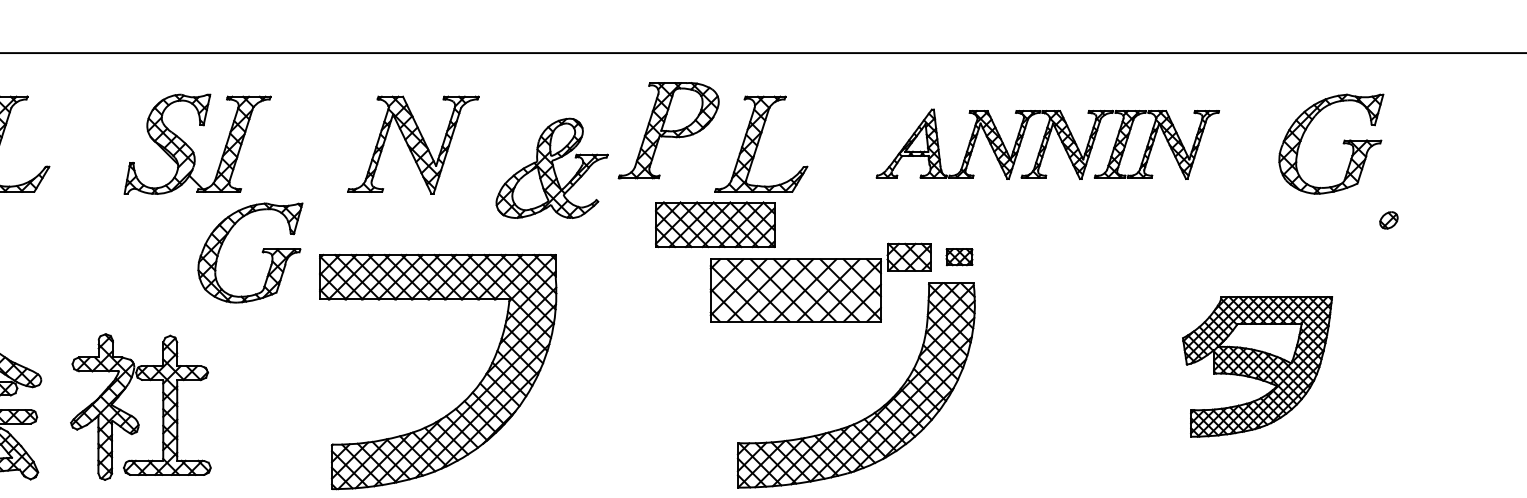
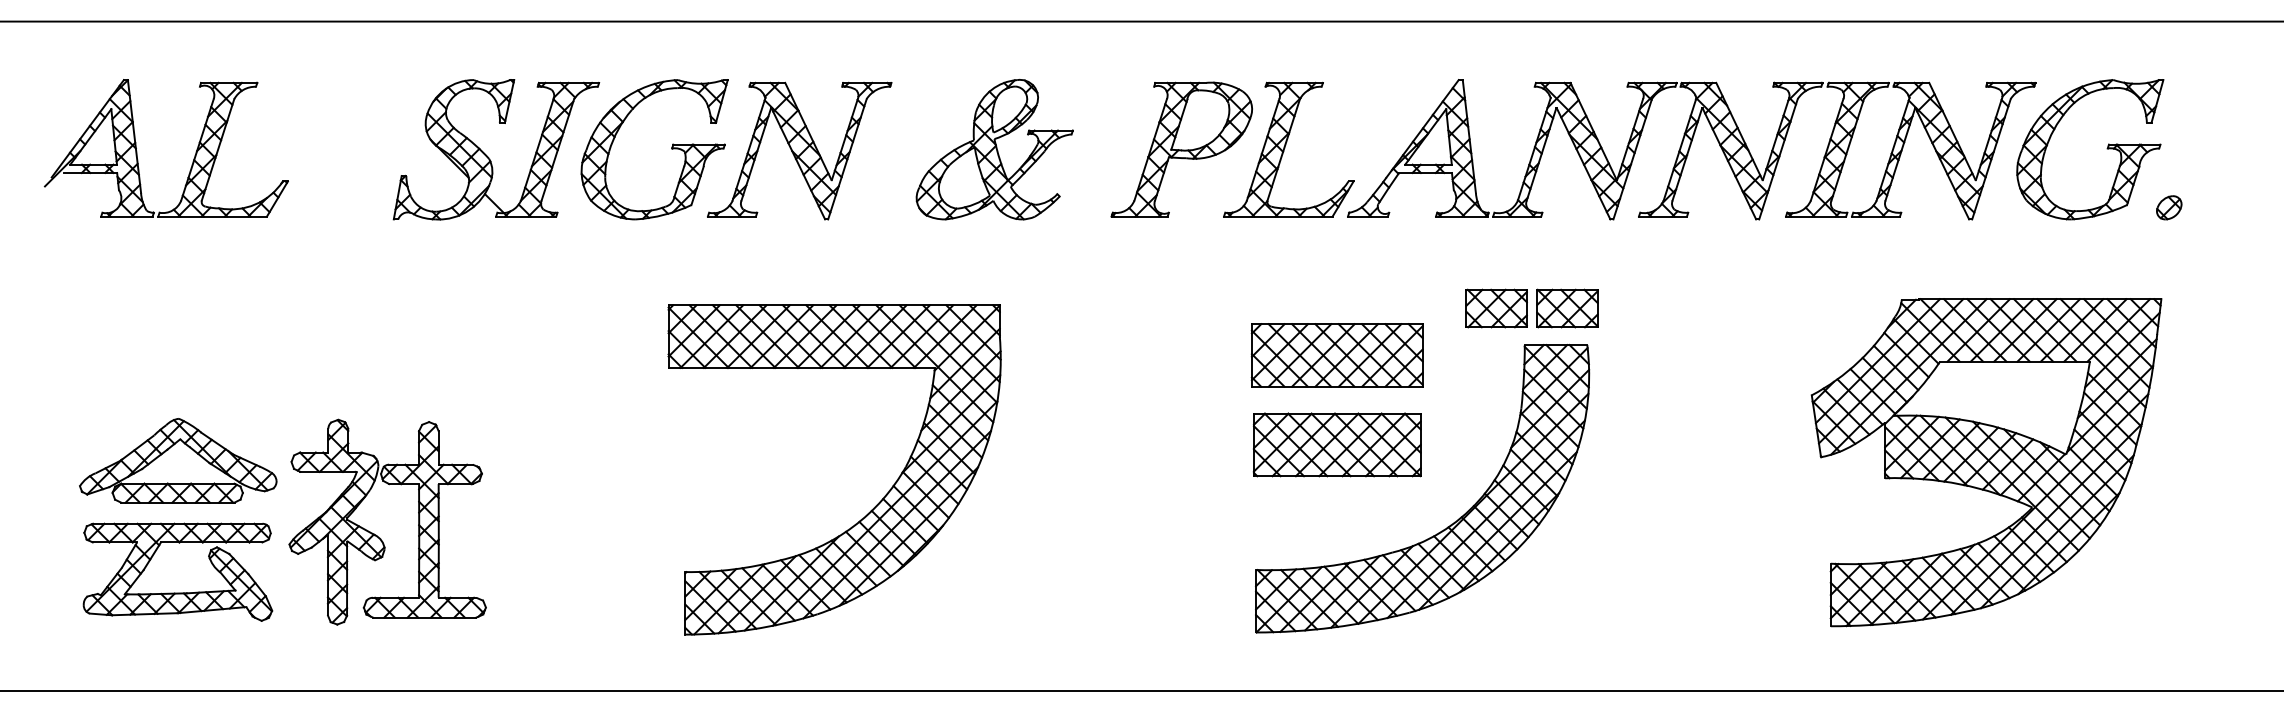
part: (668, 130) -> (1181, 149), moved
part: (1047, 144) -> (1691, 149), size x1.43
part: (551, 168) -> (994, 149), moved
part: (1389, 220) -> (2169, 207), moved
part: (714, 224) -> (1336, 444), moved
part: (262, 252) -> (671, 149), moved
part: (959, 257) -> (1567, 308), size x1.67
part: (795, 290) -> (1336, 355), size x0.71
part: (1257, 366) -> (1986, 462), size x1.67
part: (132, 415) -> (376, 534), moved

